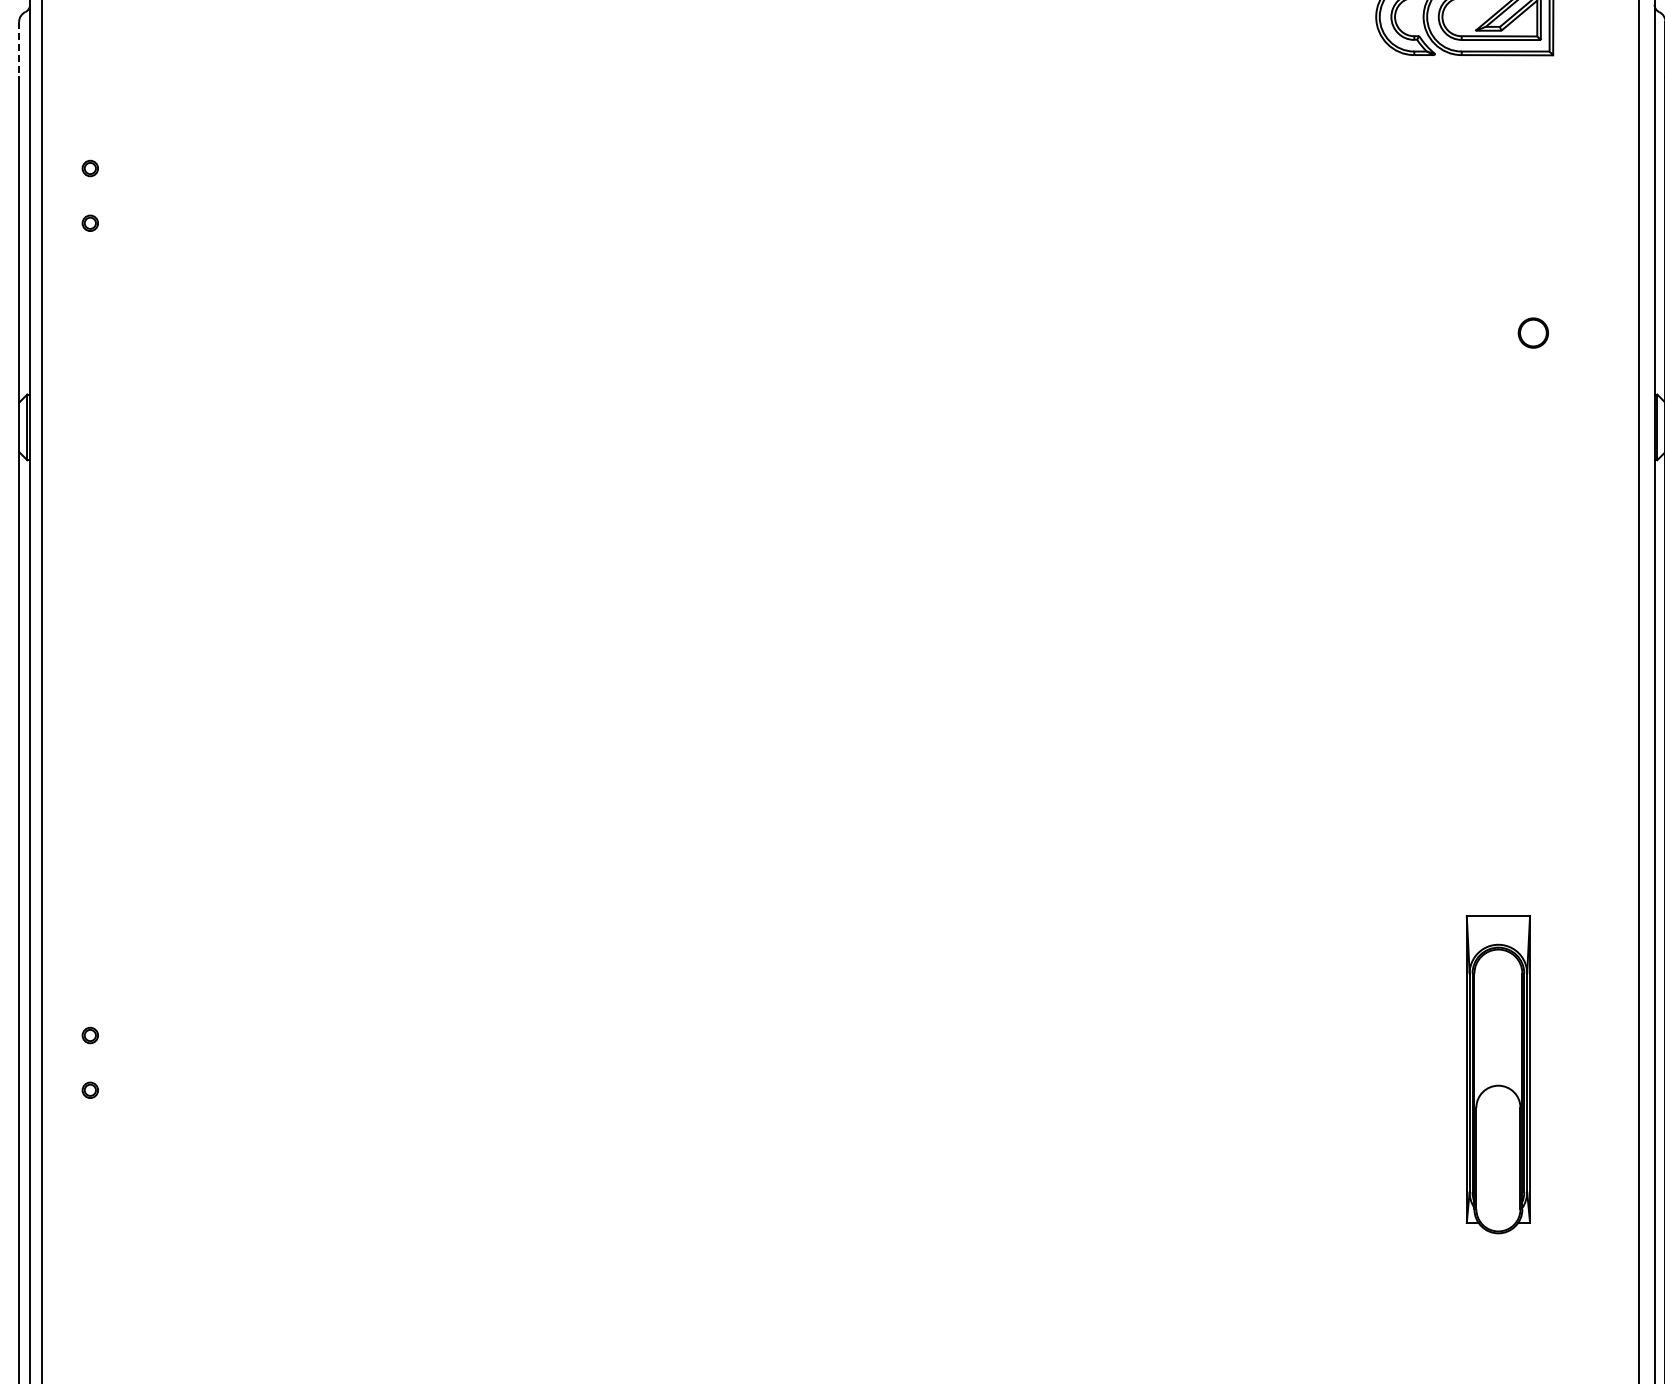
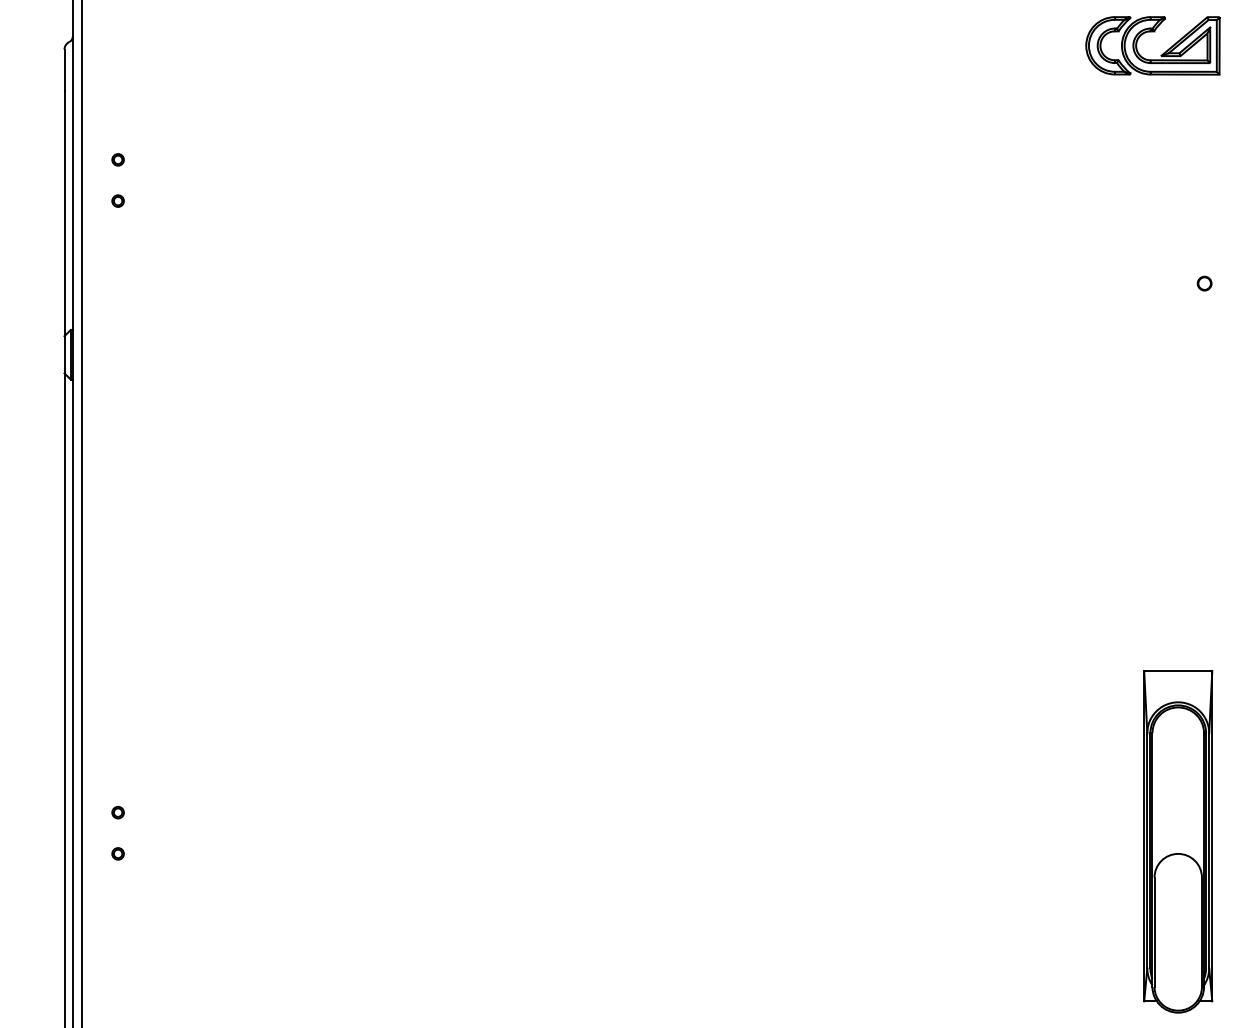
line: (19, 49) -> (64, 70), dashed -> solid
circle: (1533, 332) -> (1204, 283), size x0.62
part: (1498, 1074) -> (1178, 842), size x1.43

